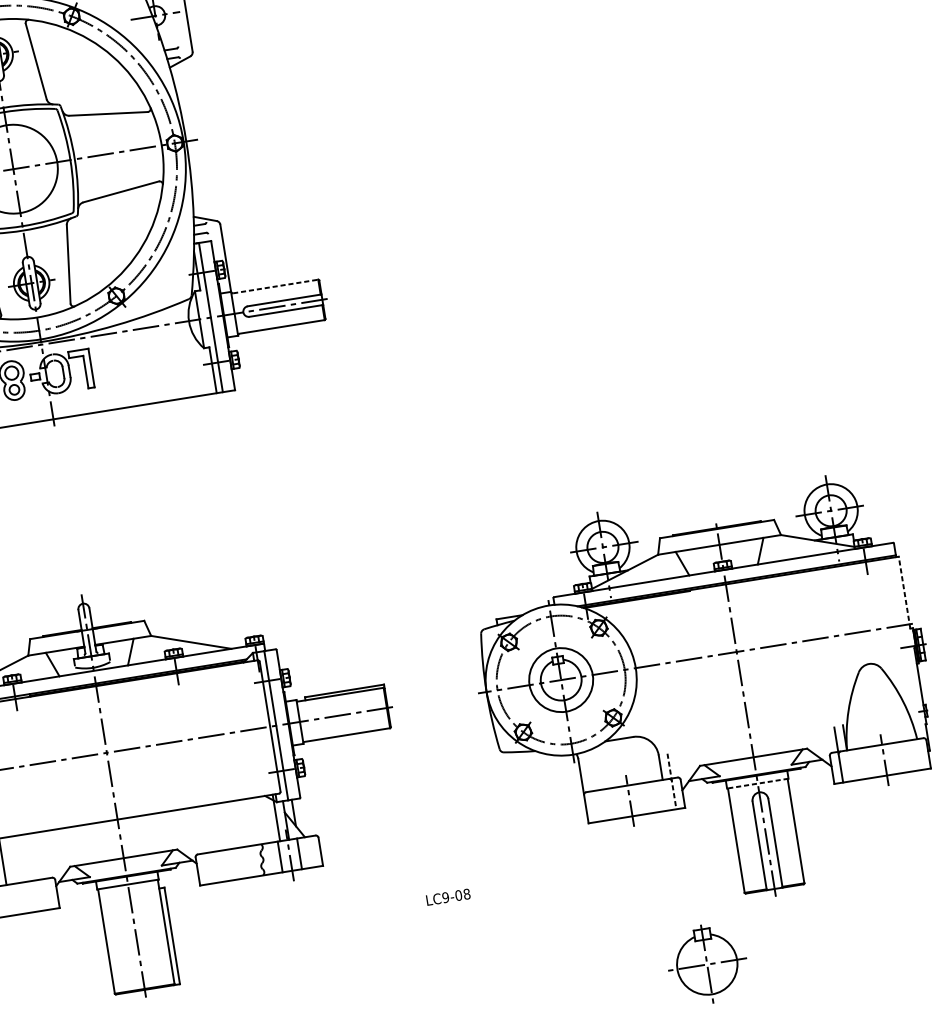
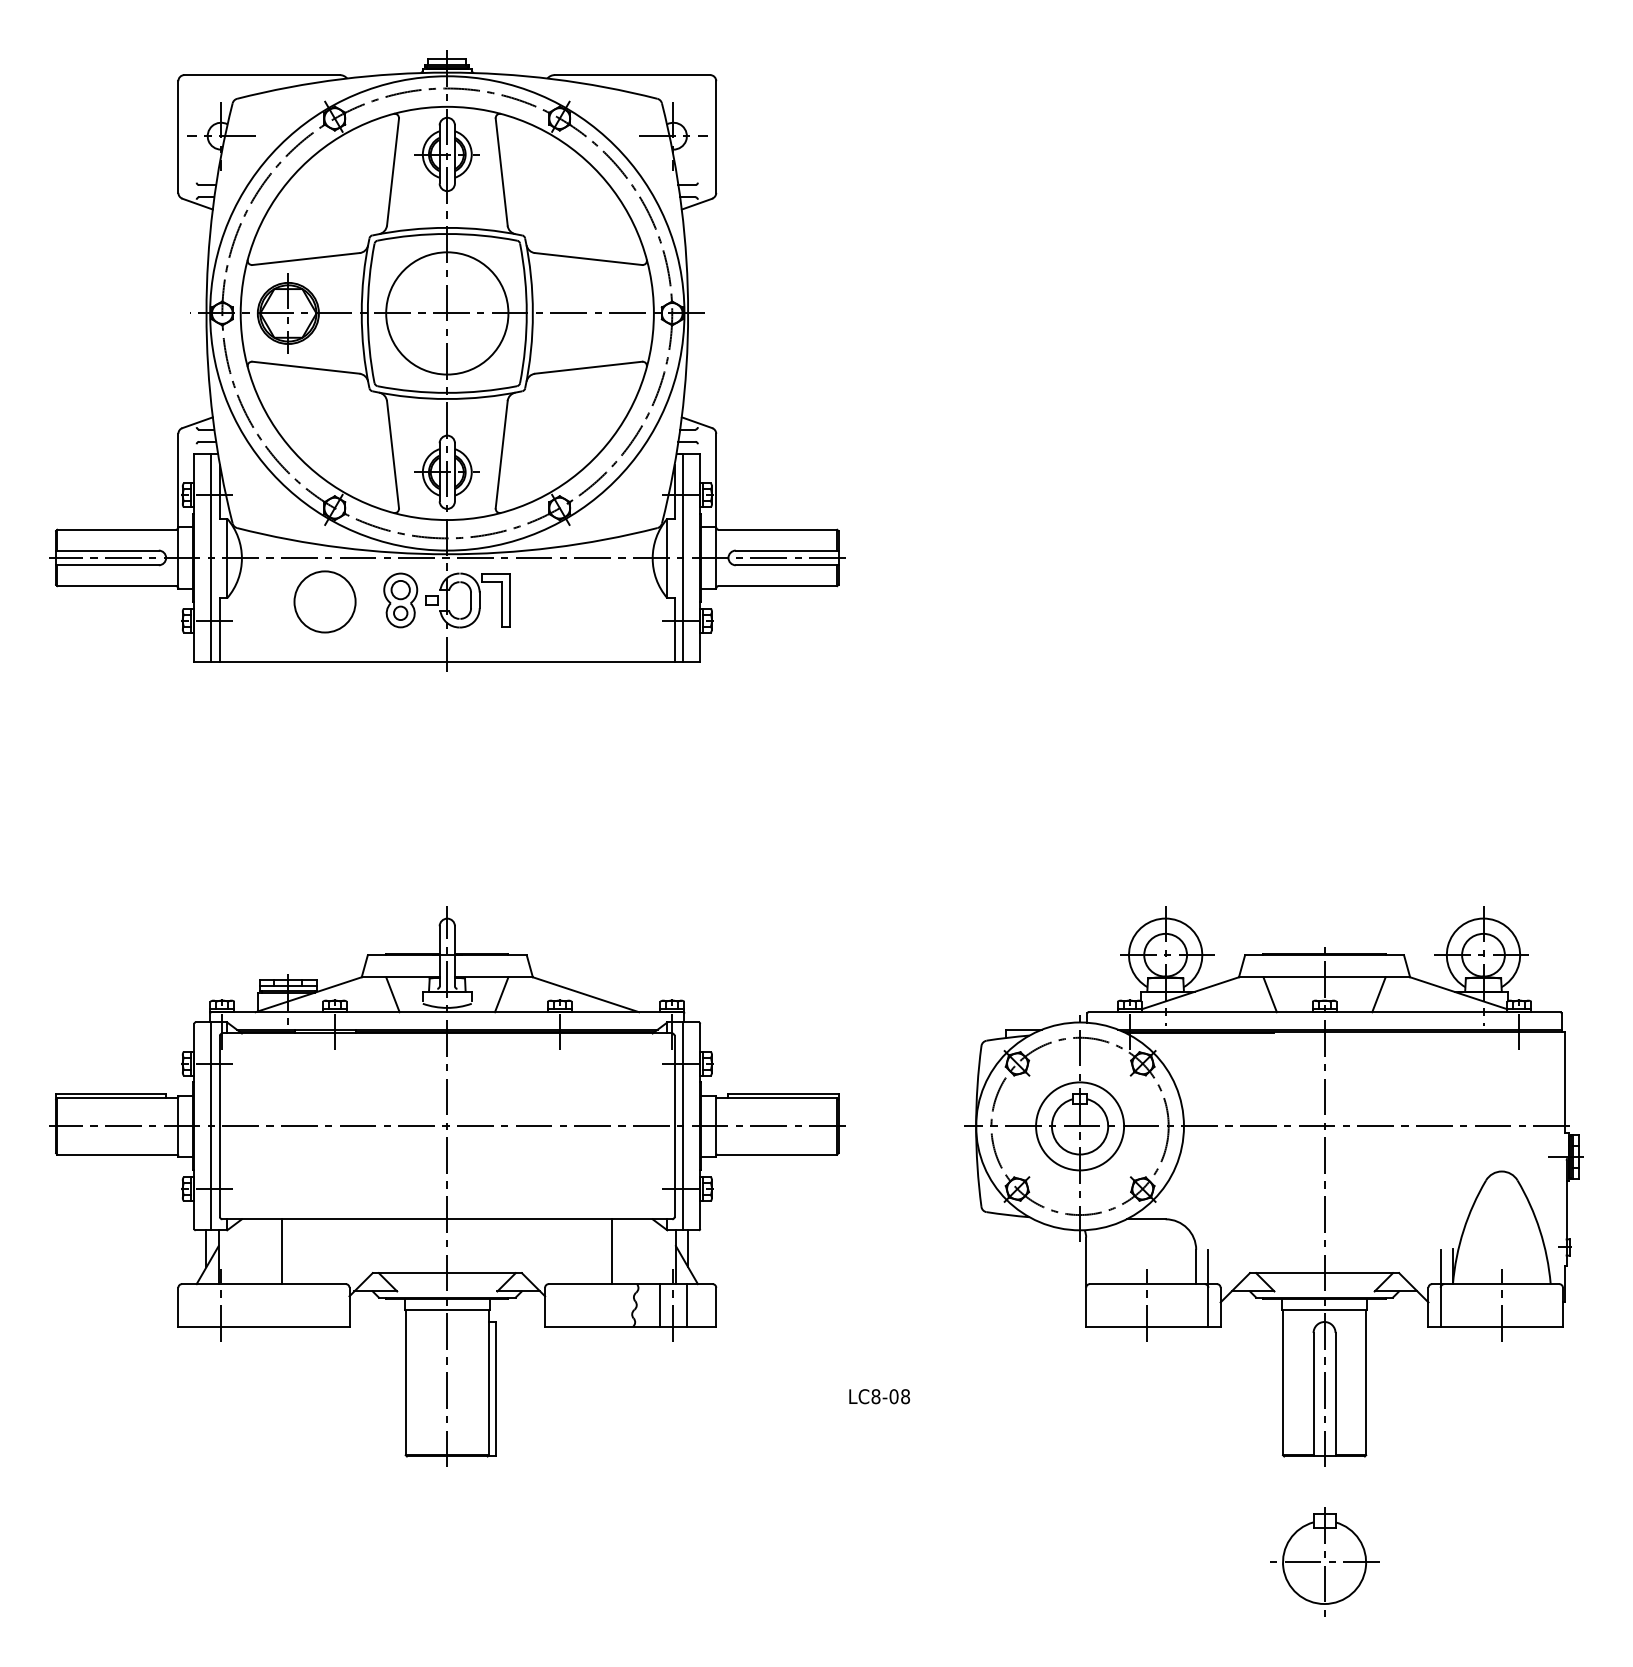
line: (276, 286) -> (778, 529), dashed -> solid
line: (904, 592) -> (1565, 1081), dashed -> solid
line: (672, 781) -> (1208, 1288), dashed -> solid
line: (757, 783) -> (1324, 1309), dashed -> solid
line: (276, 817) -> (612, 1251), moved
text: (445, 897) -> (875, 1396), LC9-08 -> LC8-08
part: (707, 963) -> (1324, 1561), moved

